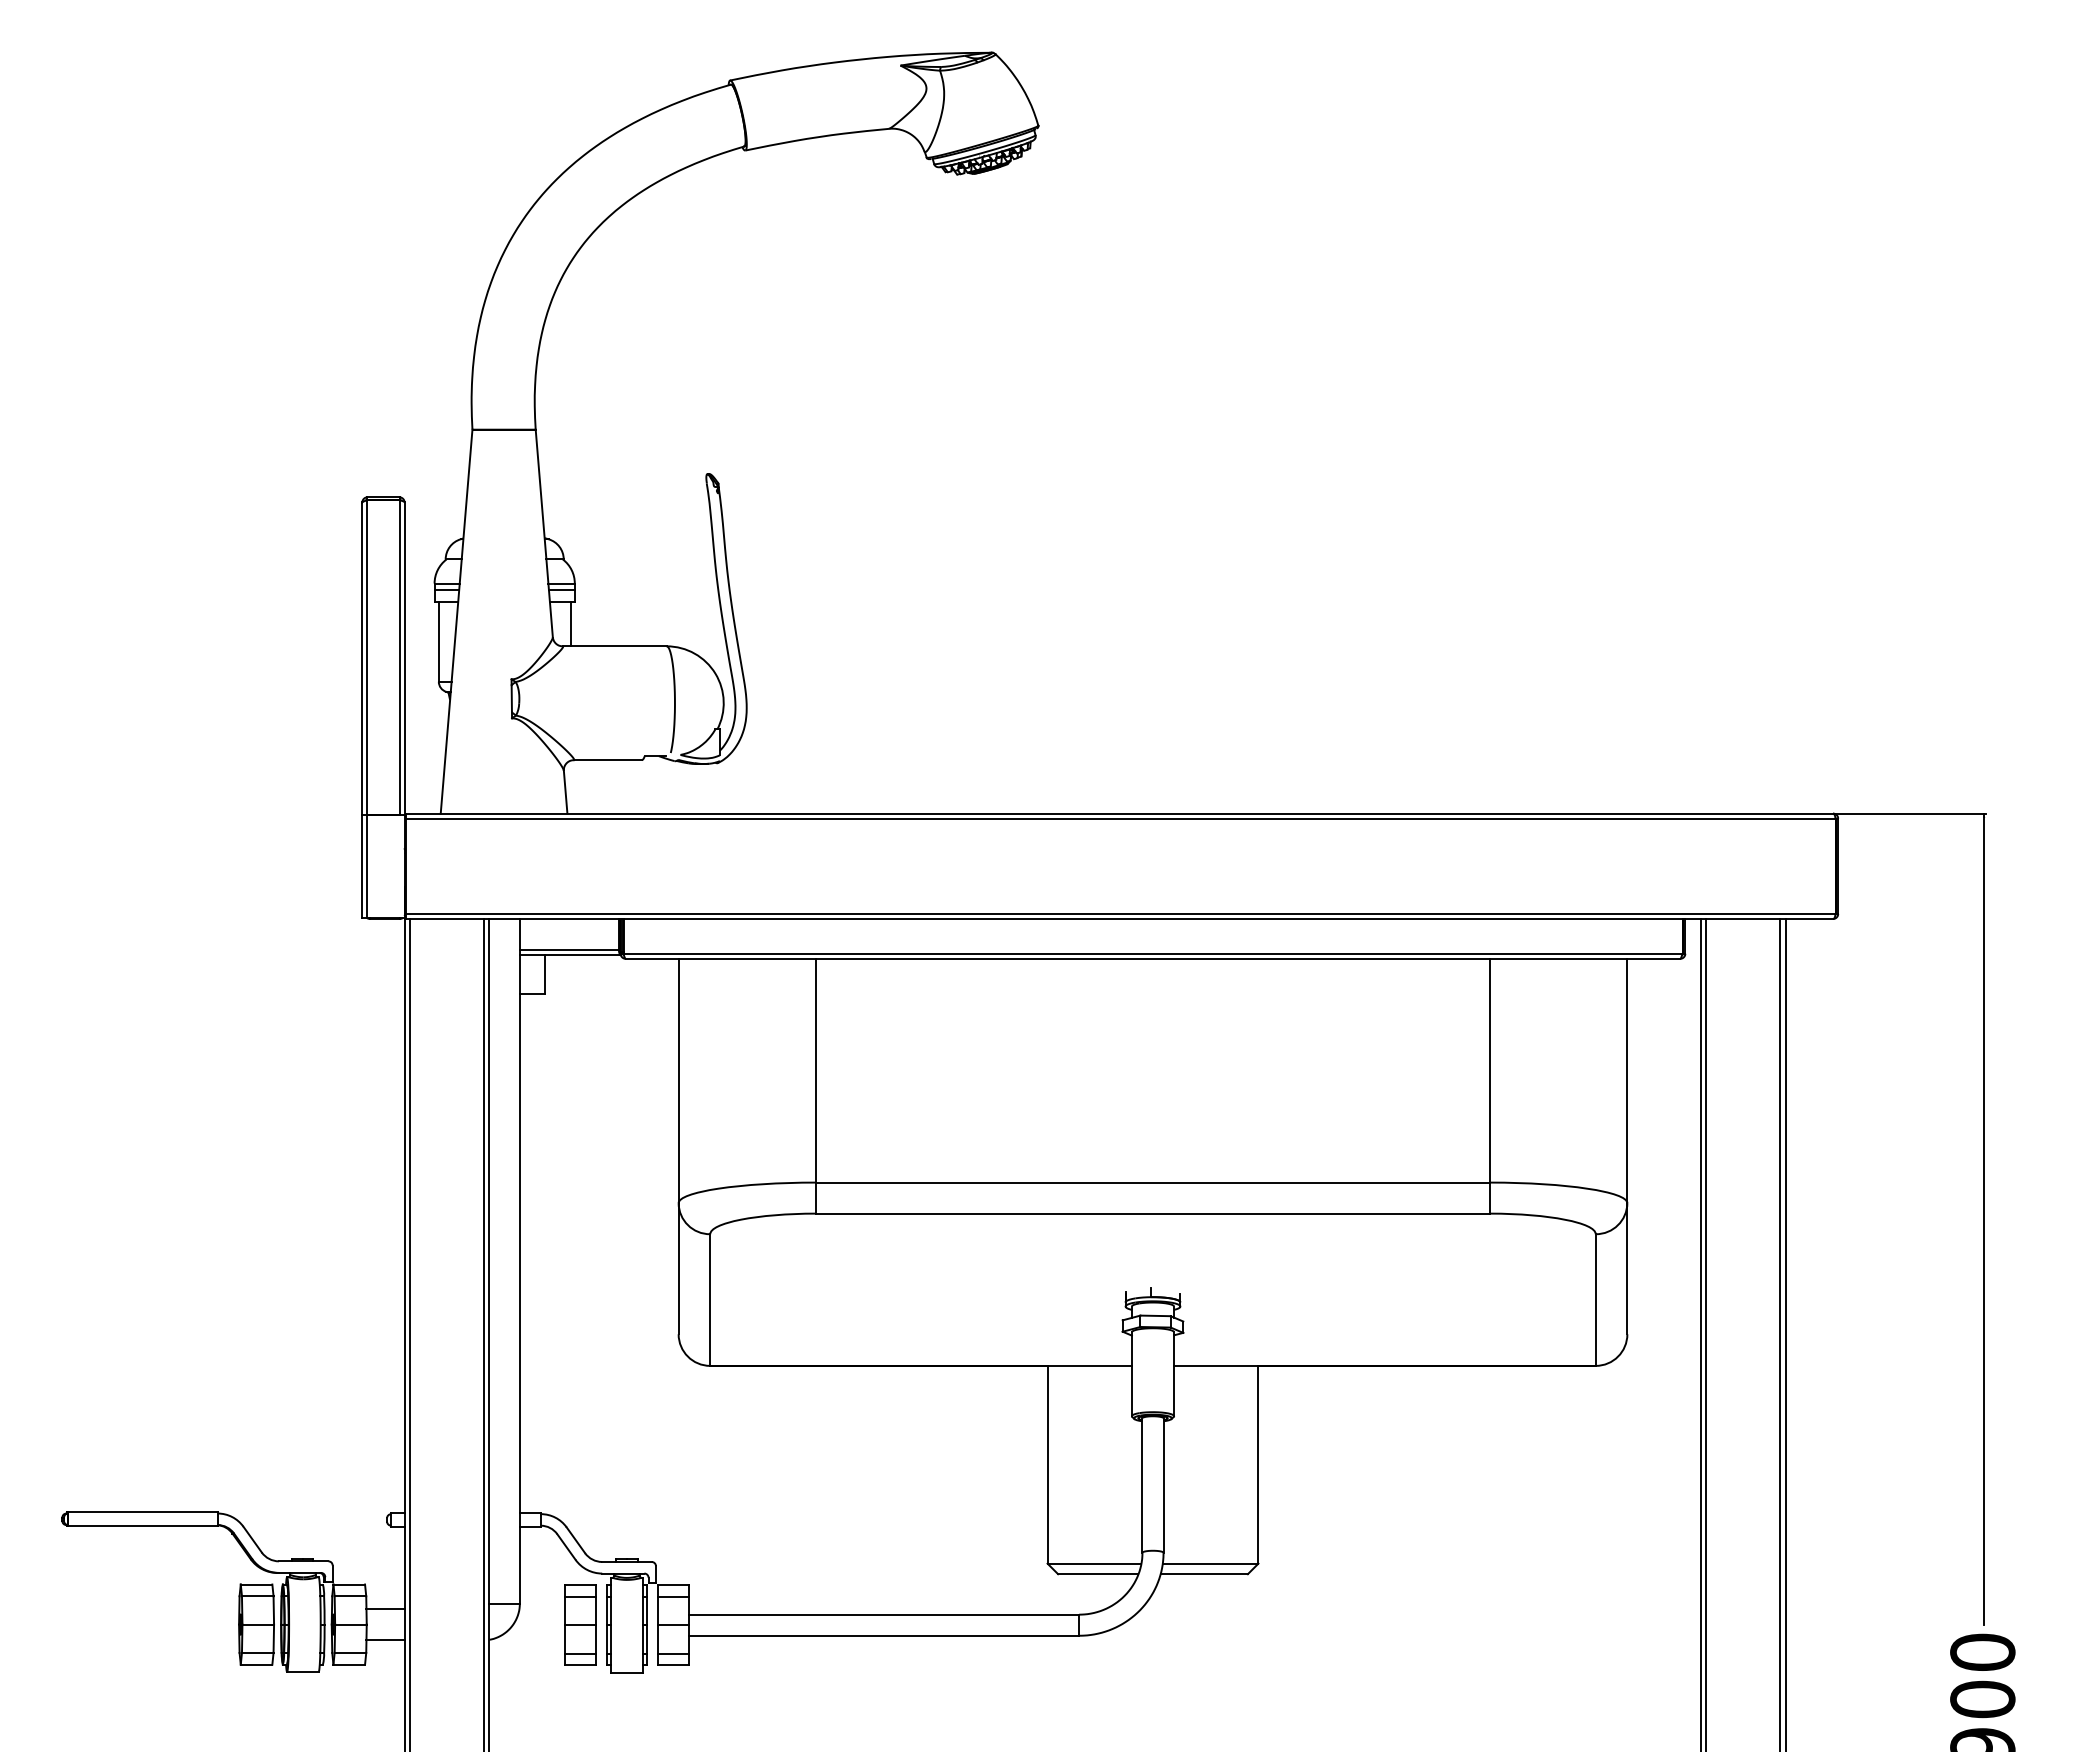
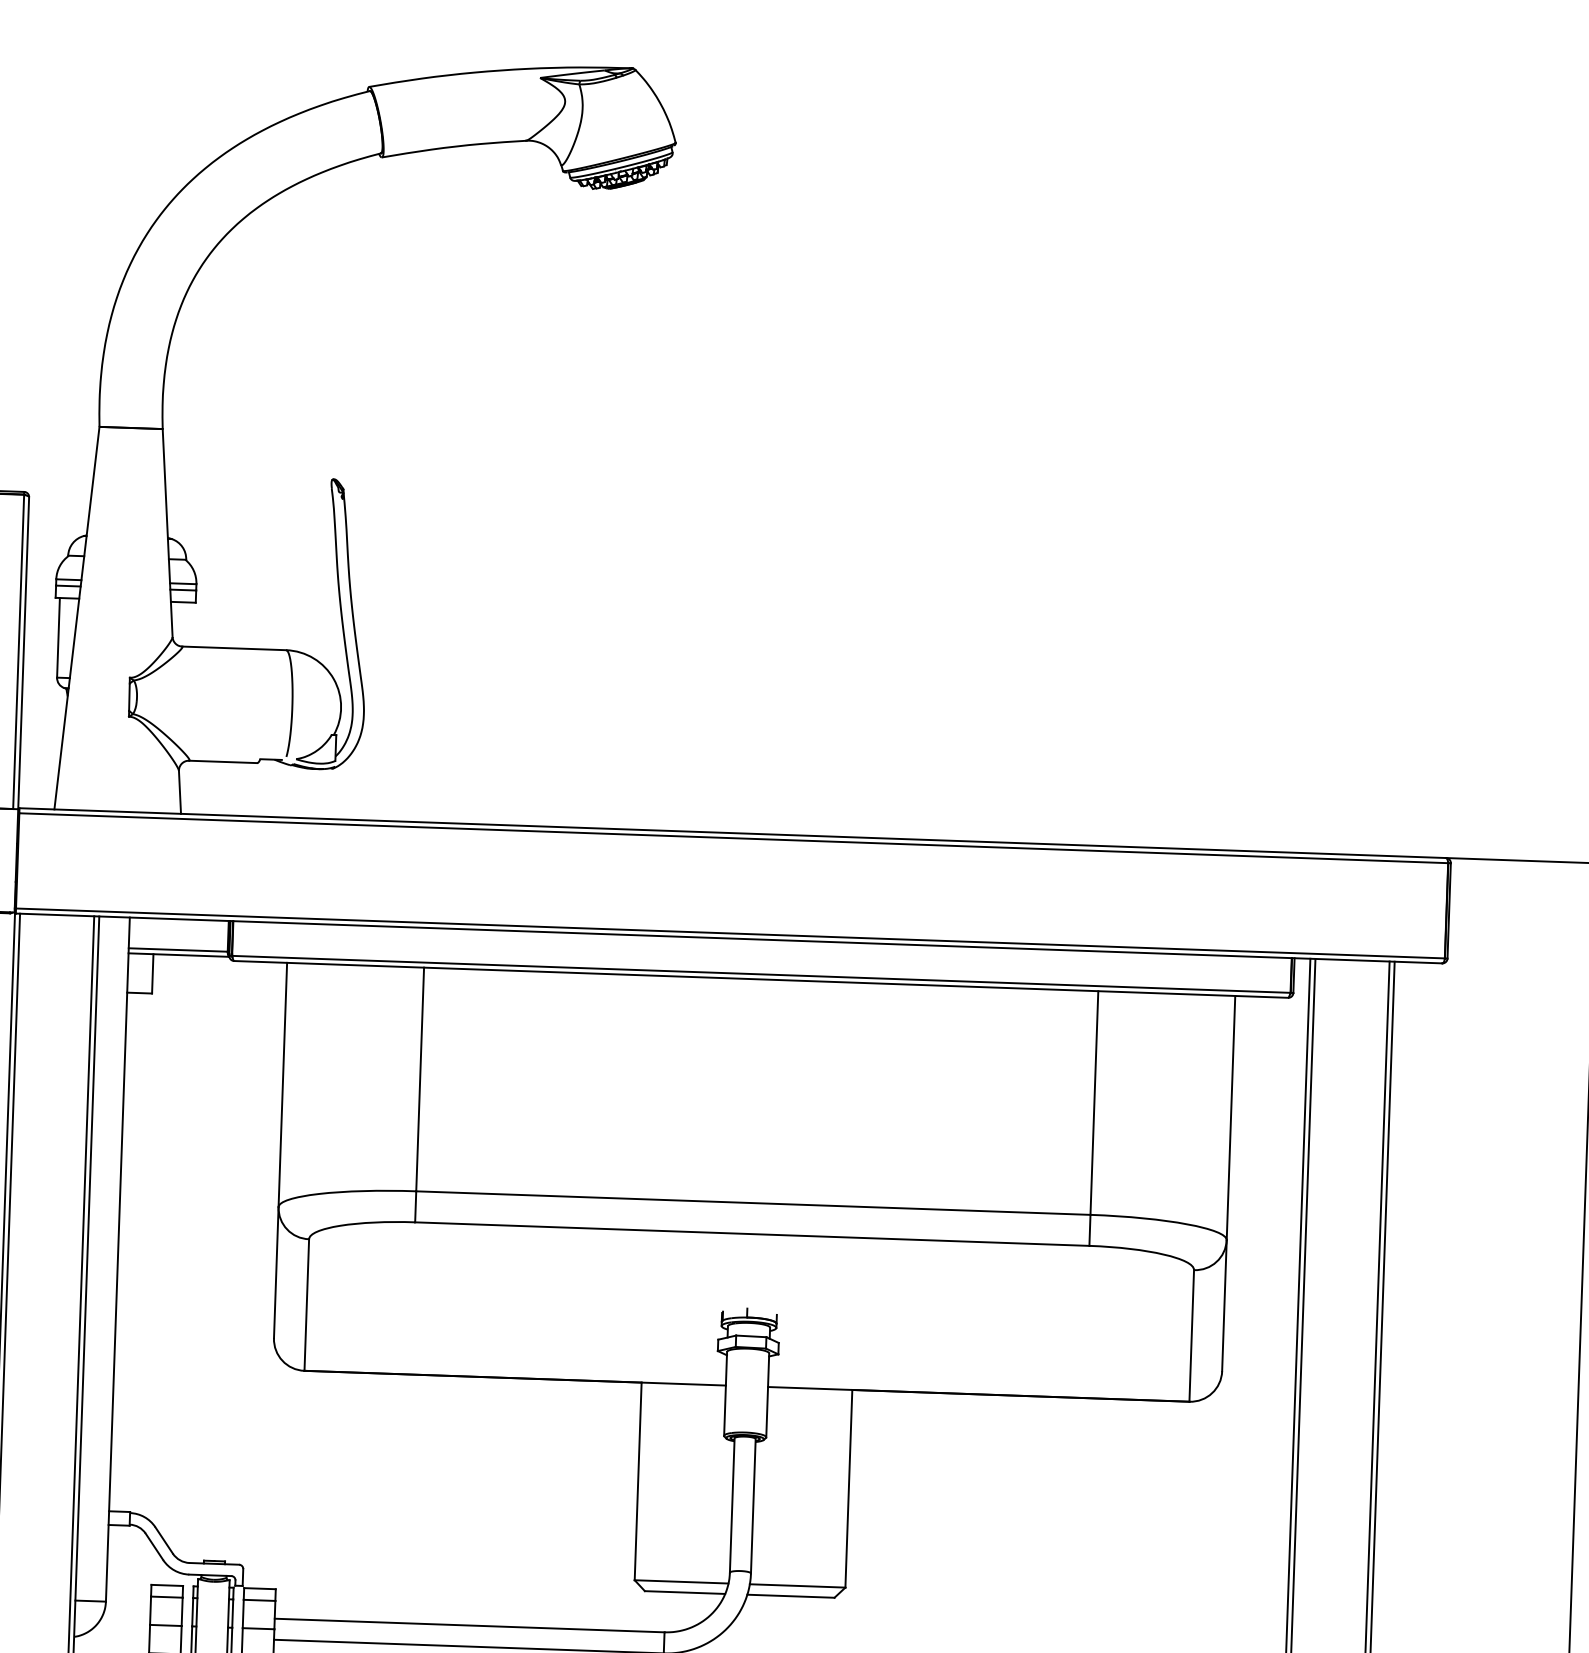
line: (570, 624) -> (190, 625), removed

